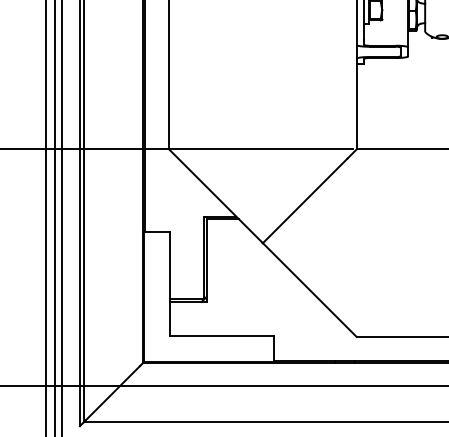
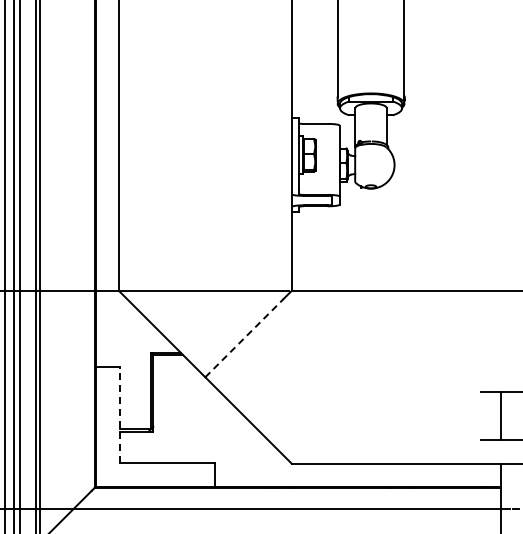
line: (305, 200) -> (244, 337), solid -> dashed
line: (169, 284) -> (119, 415), solid -> dashed

